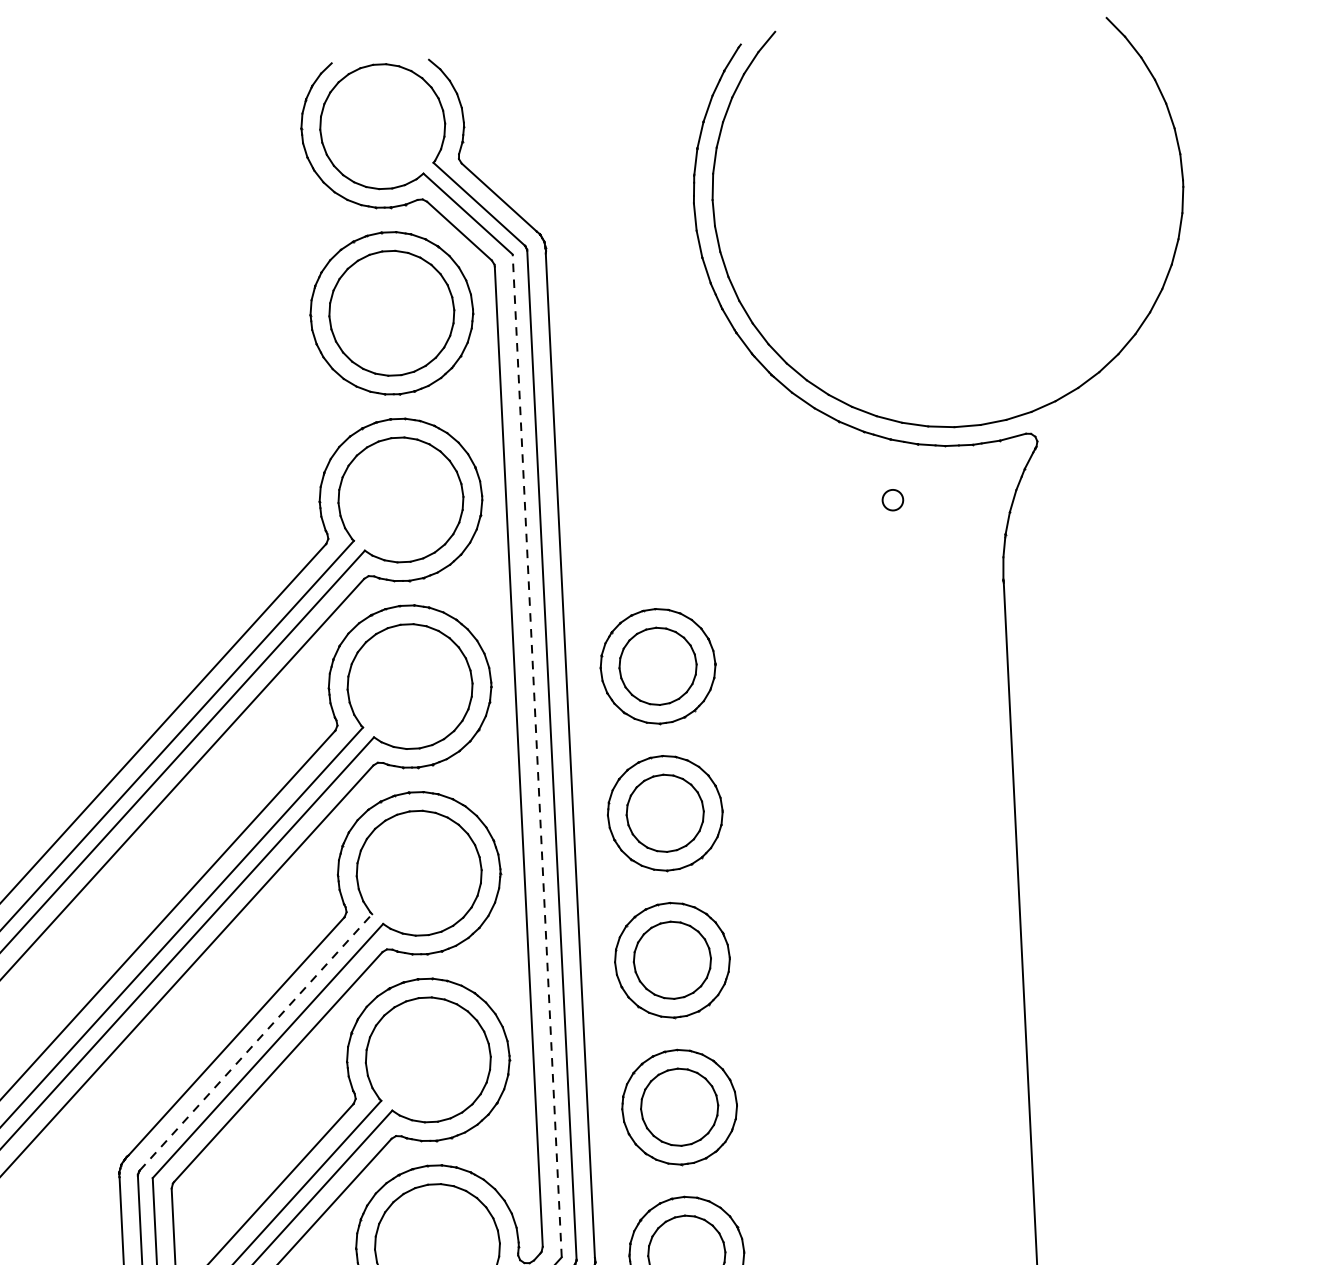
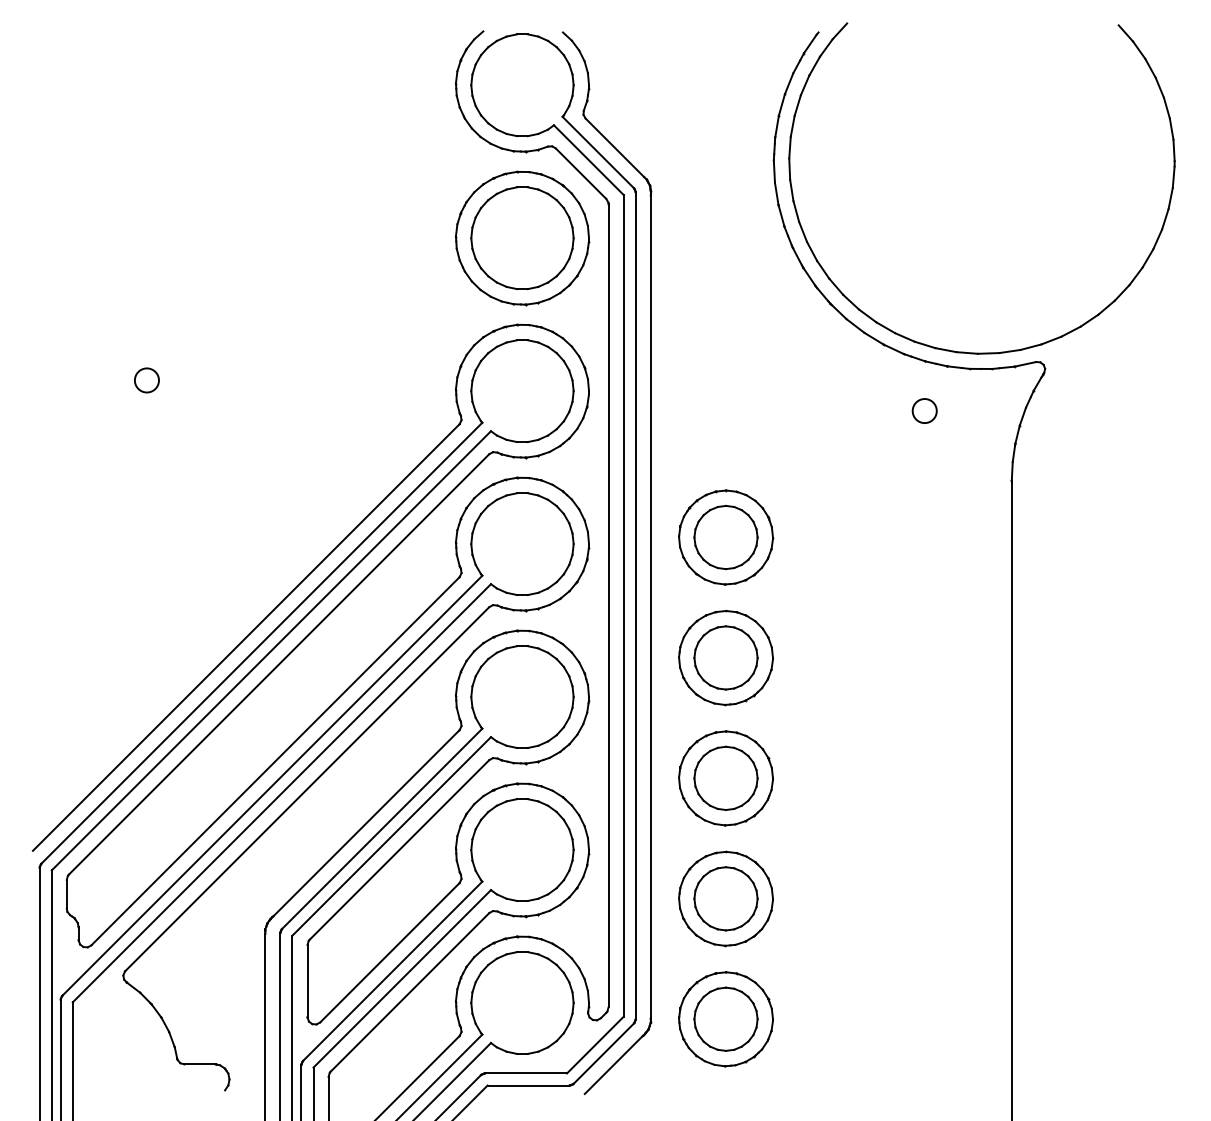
circle: (892, 499) -> (924, 410), size x1.43
line: (537, 755) -> (623, 605), dashed -> solid
line: (256, 1041) -> (382, 828), dashed -> solid

